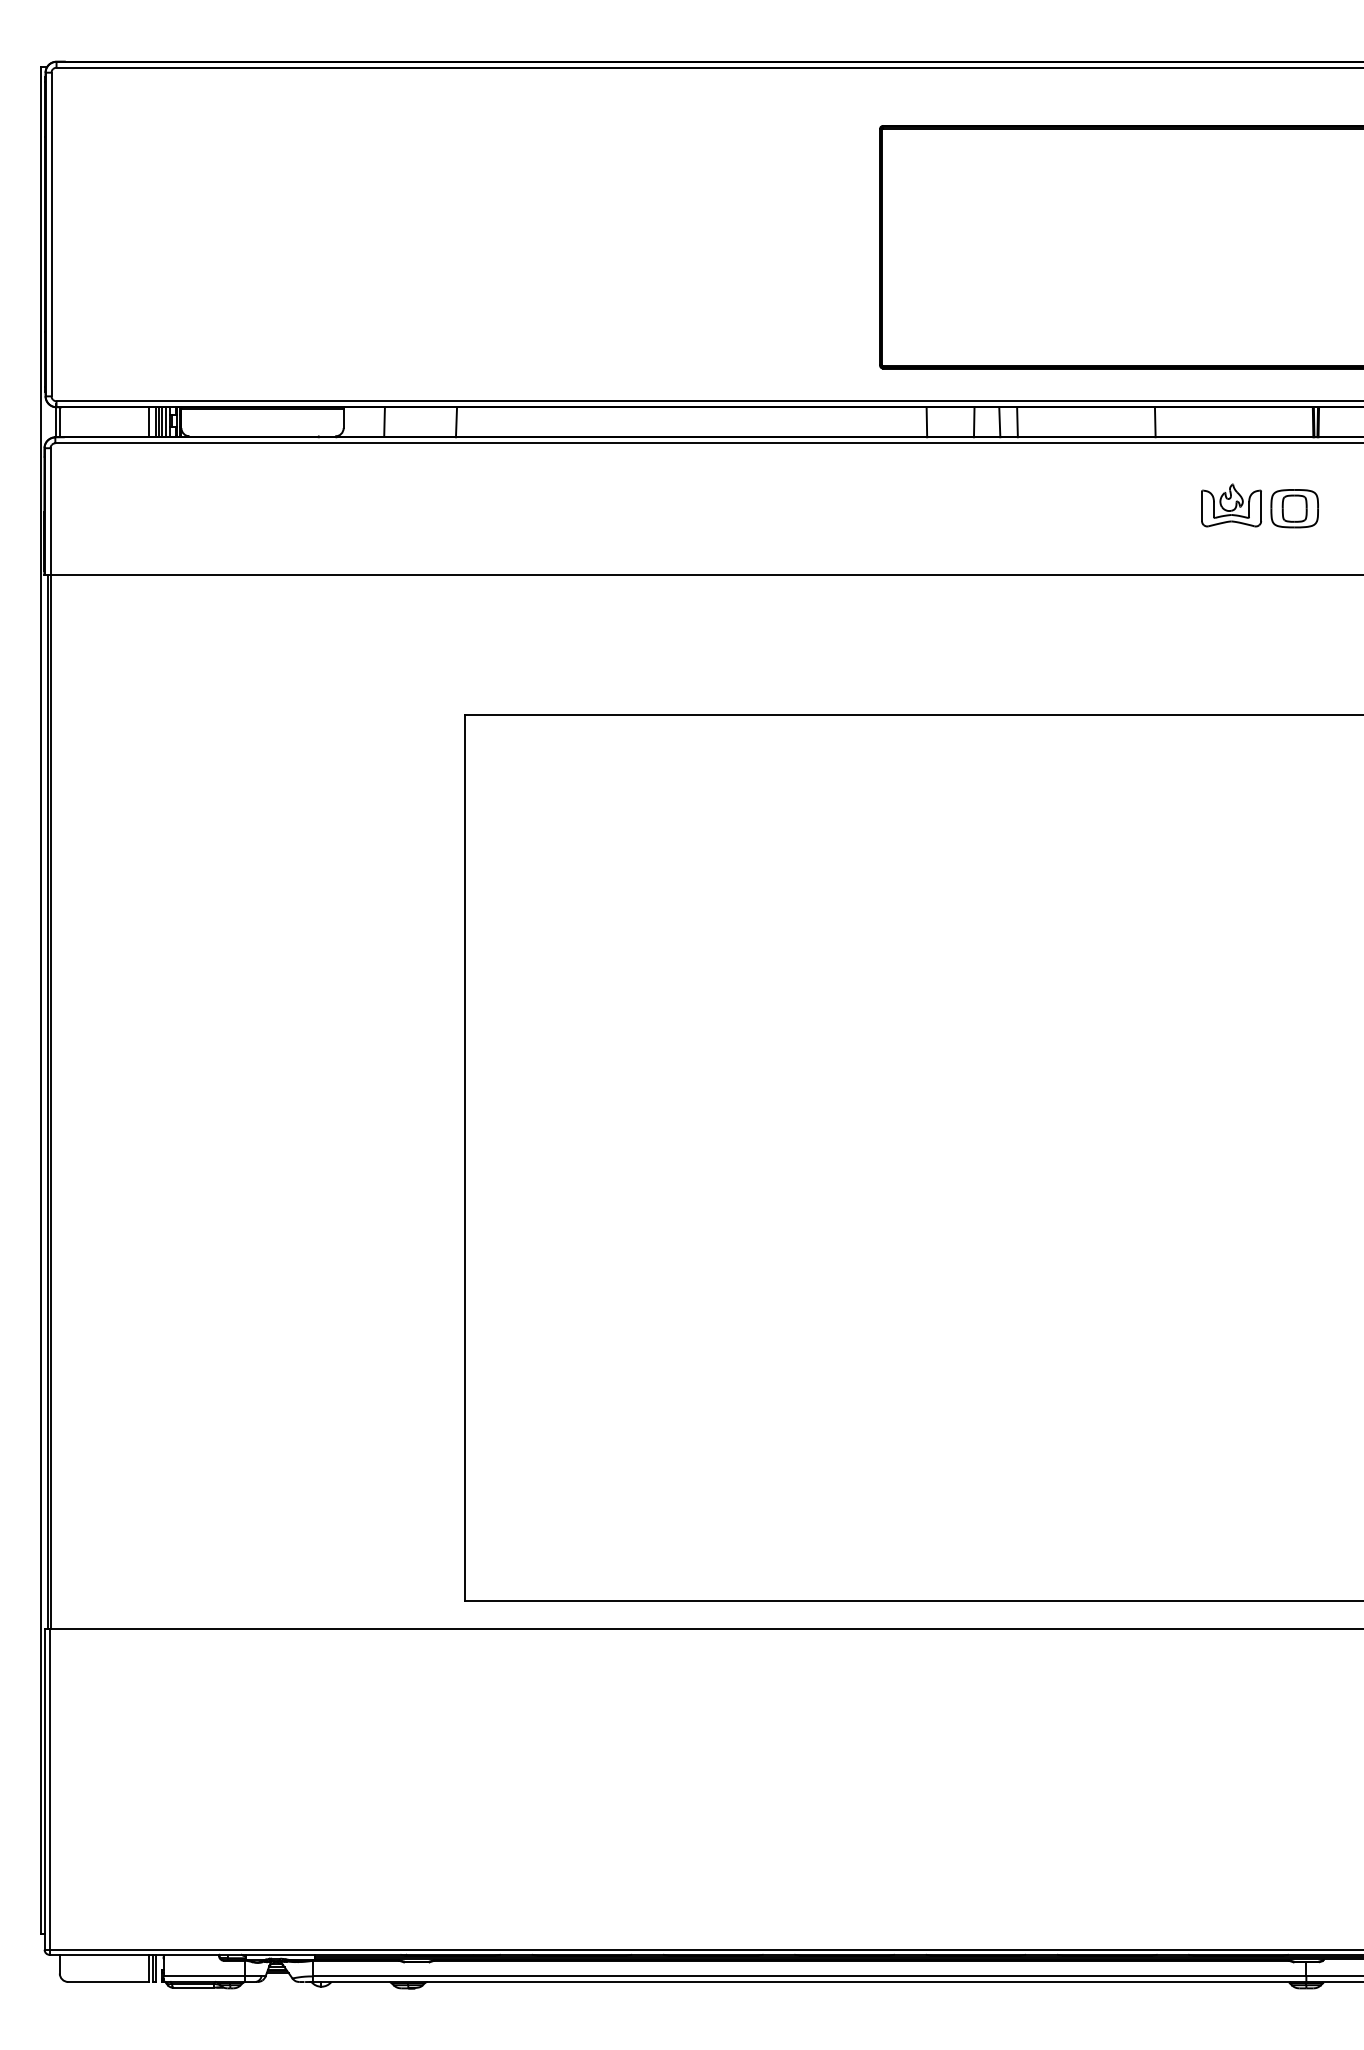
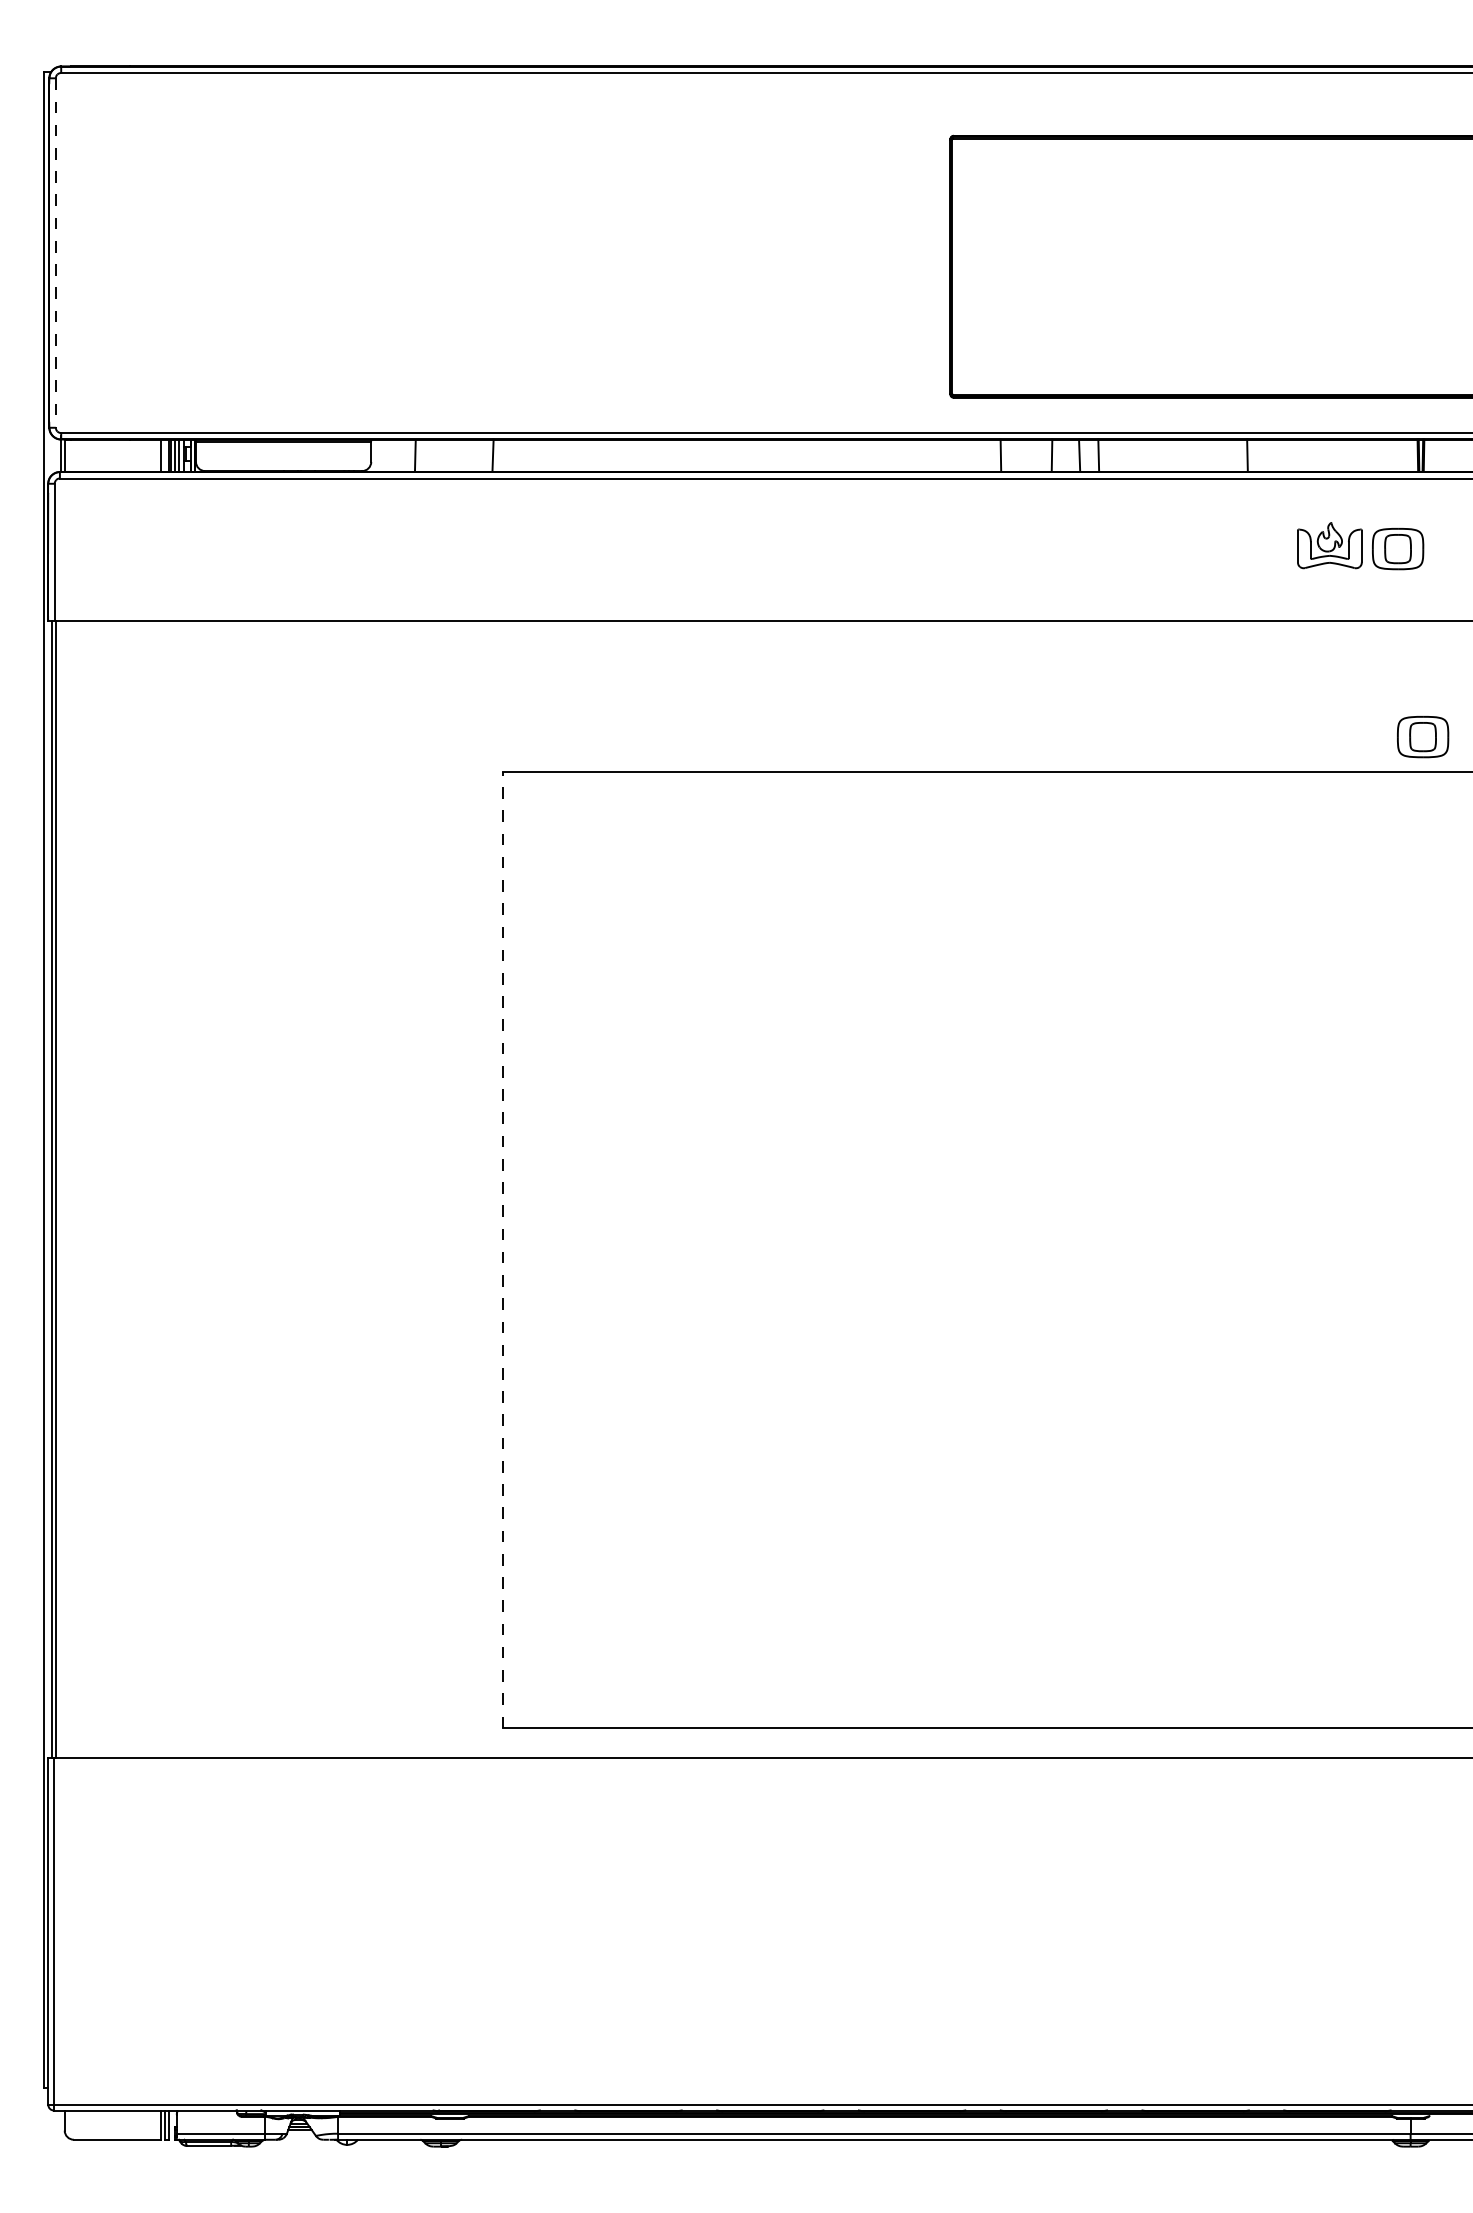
line: (51, 234) -> (55, 253), solid -> dashed
part: (1318, 683) -> (1423, 737), added
line: (465, 1157) -> (502, 1249), solid -> dashed

